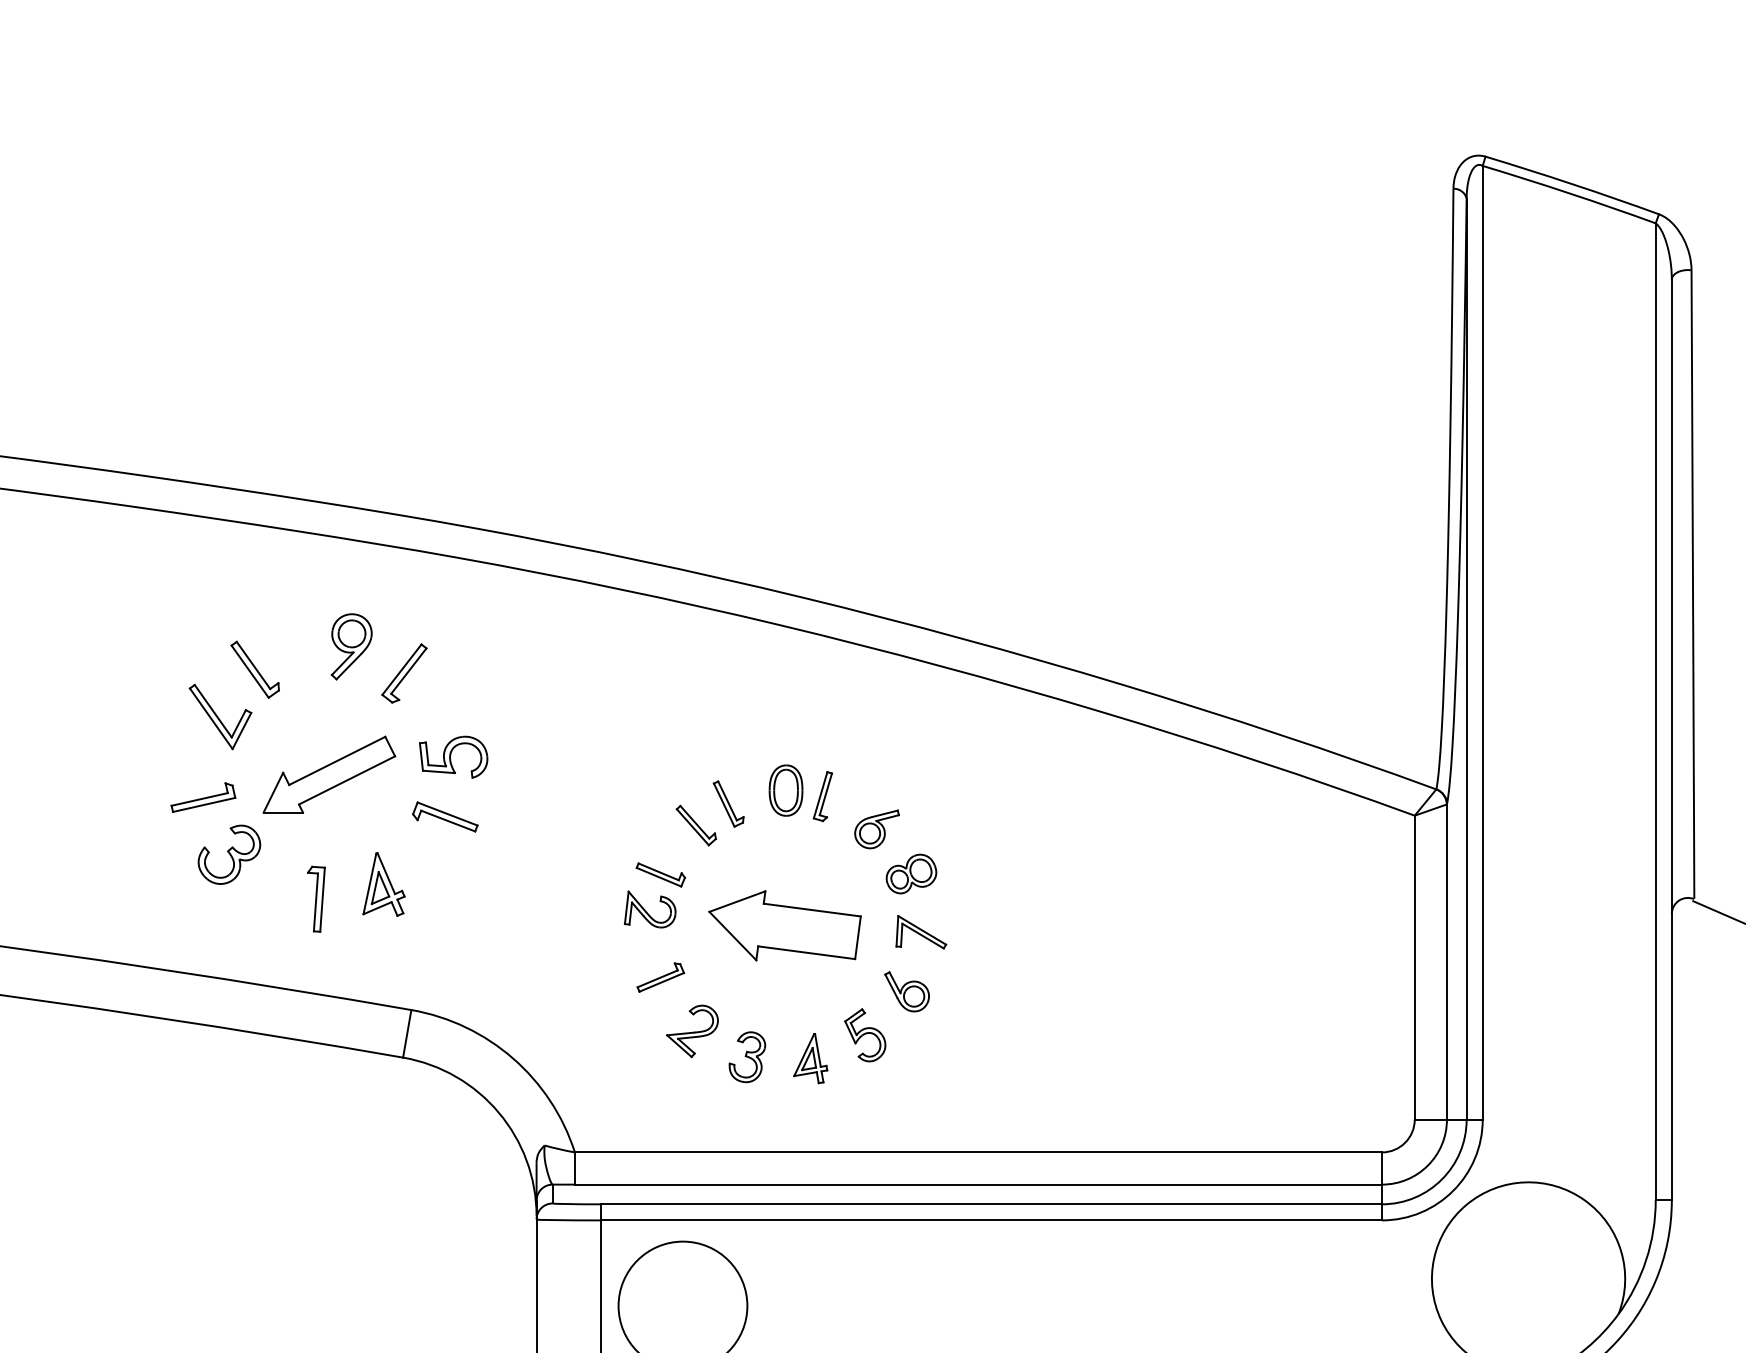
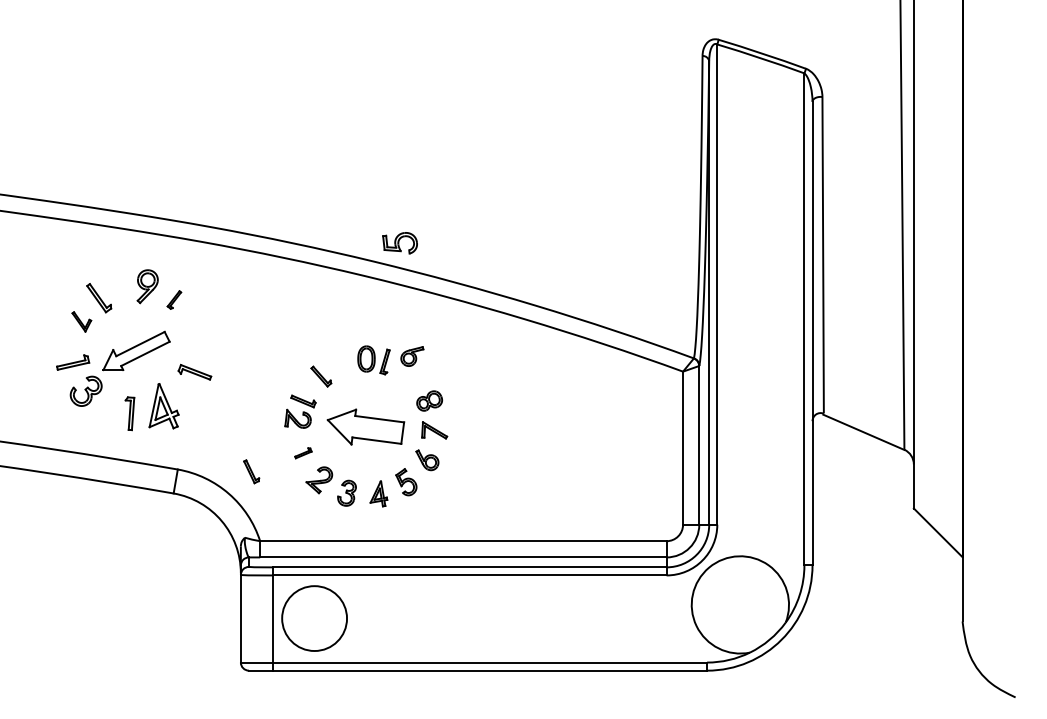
part: (404, 672) -> (174, 299), size x0.6
part: (220, 716) -> (81, 321), size x0.6
part: (452, 757) -> (399, 243), moved
part: (728, 803) -> (251, 471), moved
part: (877, 829) -> (412, 356), moved
part: (382, 884) -> (163, 406), size x1.4
part: (660, 978) -> (303, 453), size x0.7

